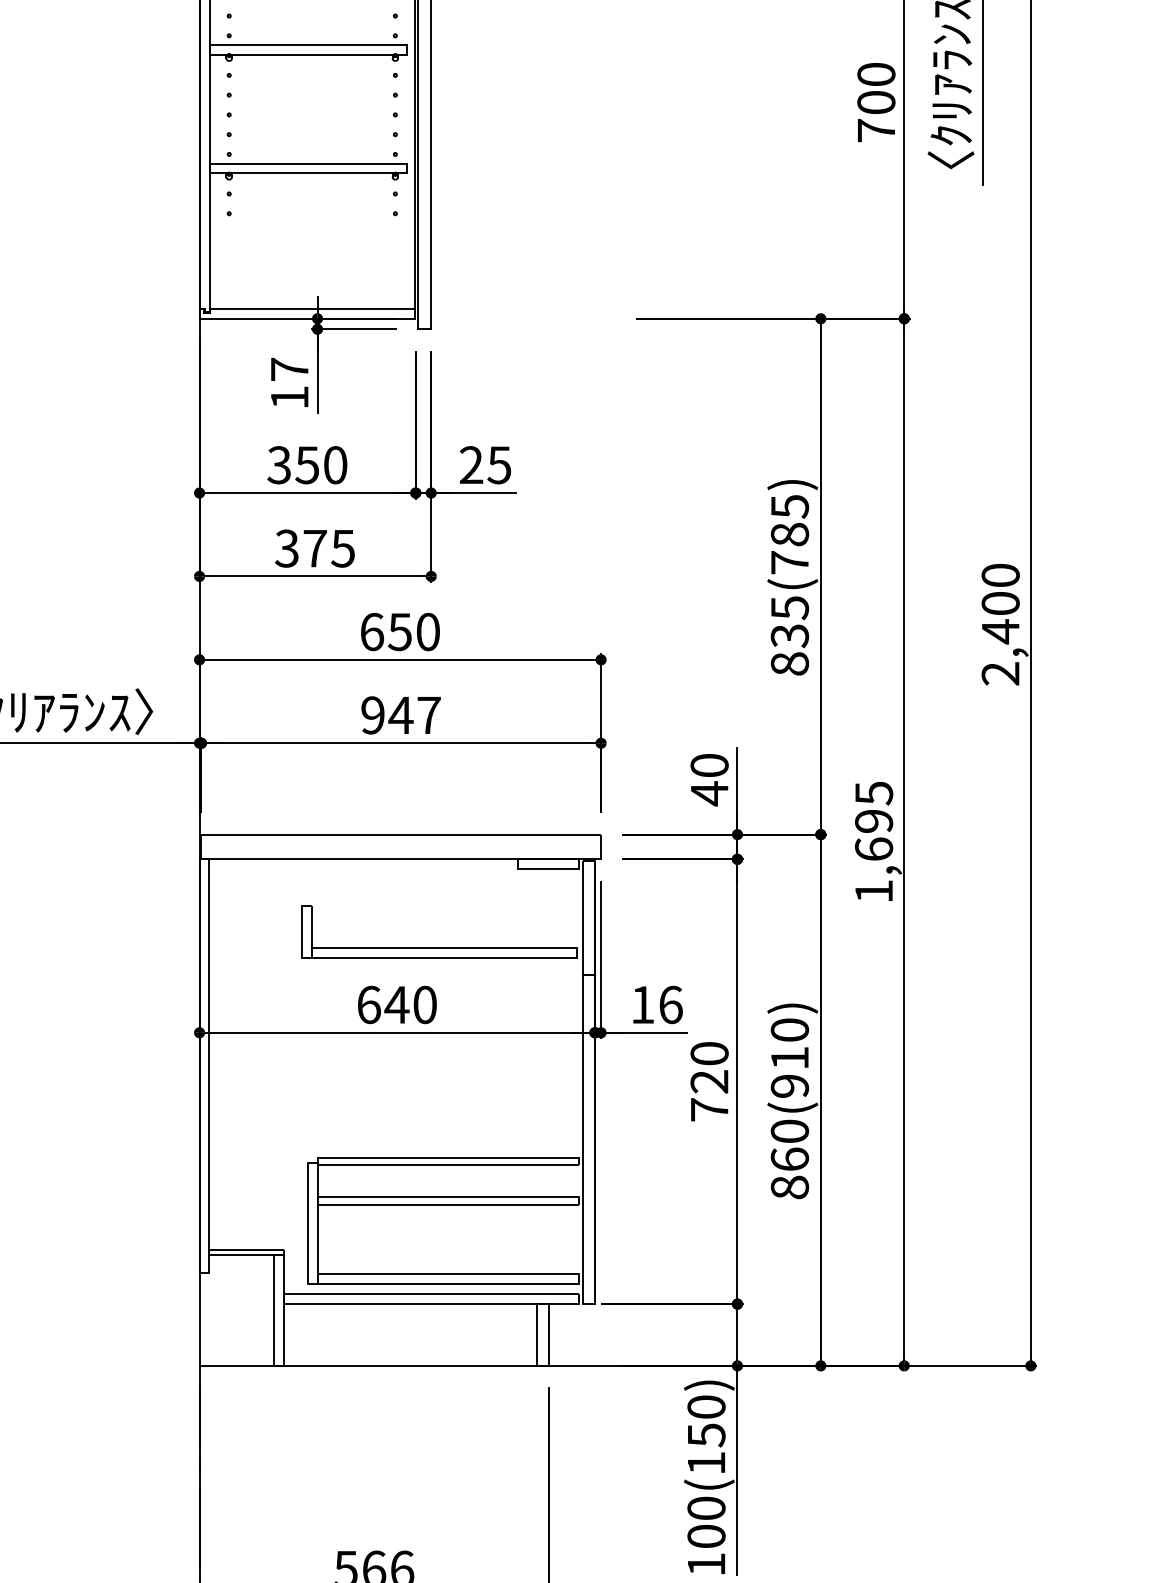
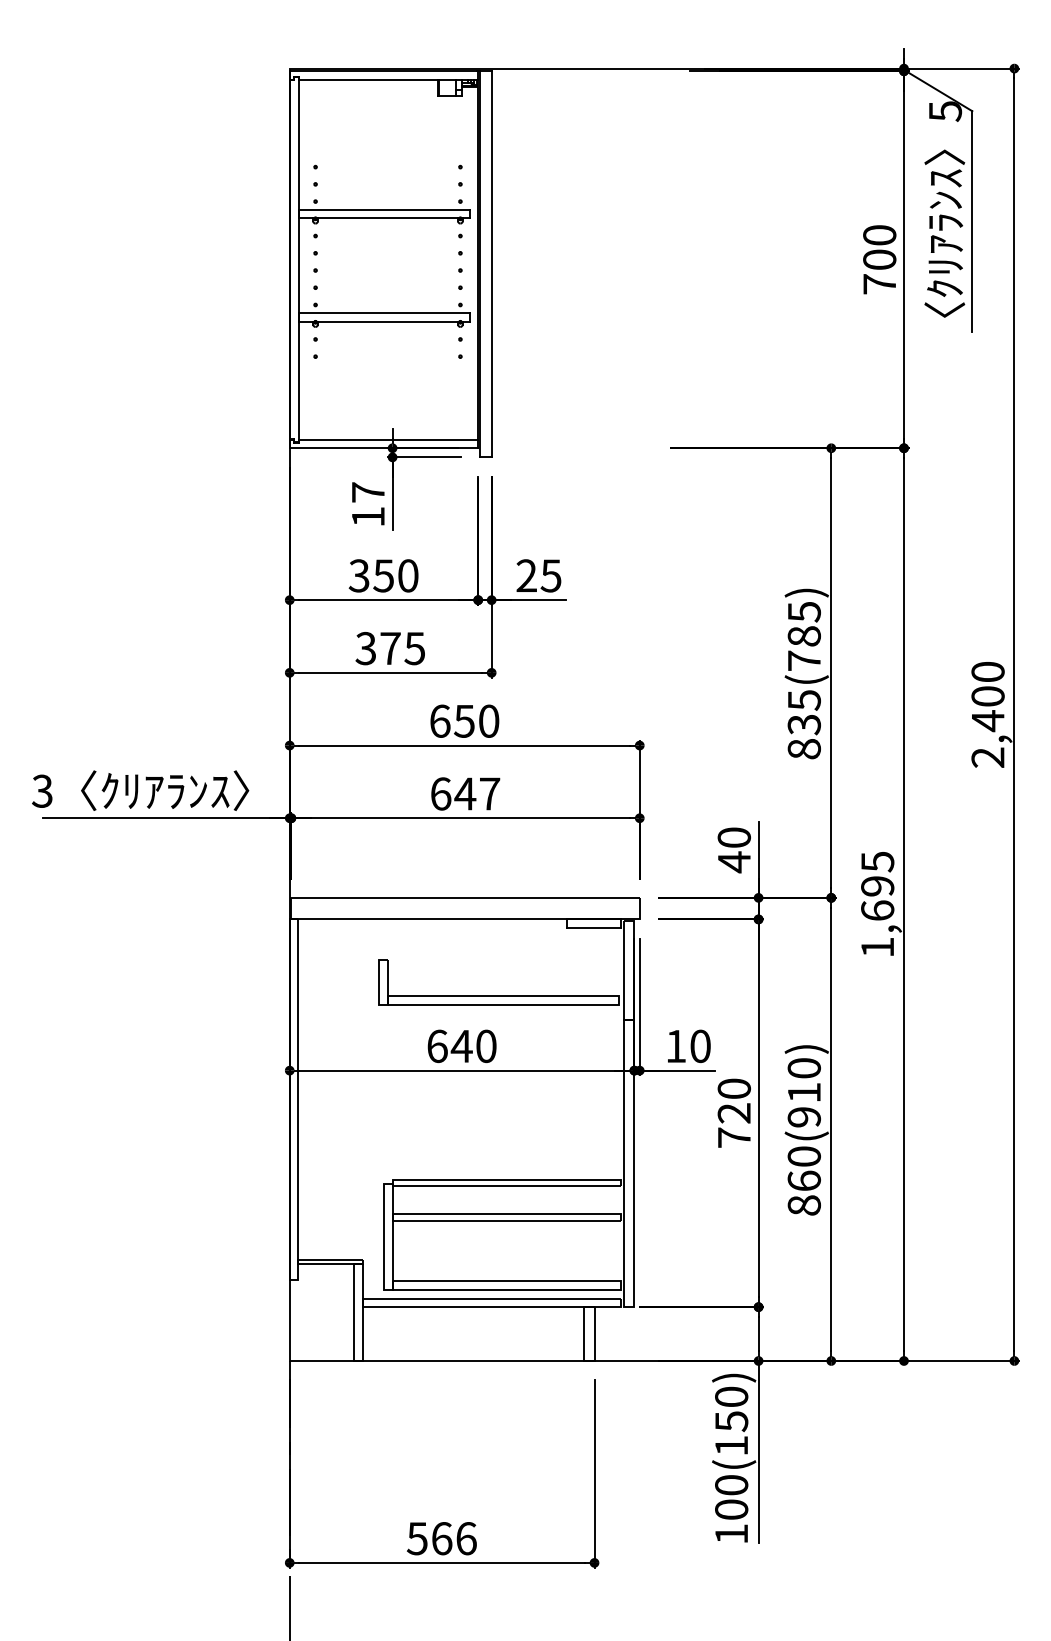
text: (372, 714) -> (440, 793), 947 -> 647
text: (670, 1003) -> (700, 1045), 16 -> 10

